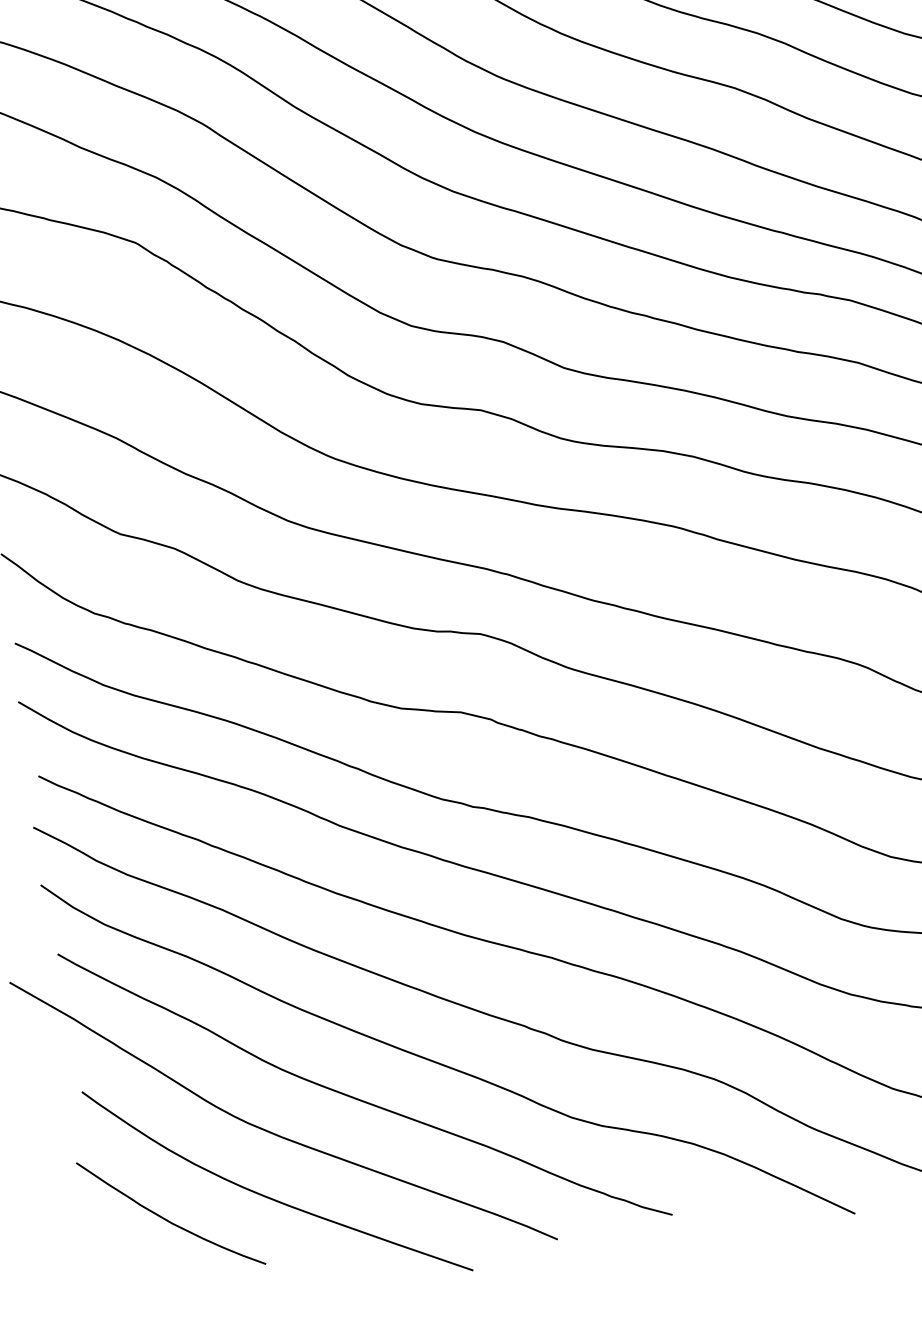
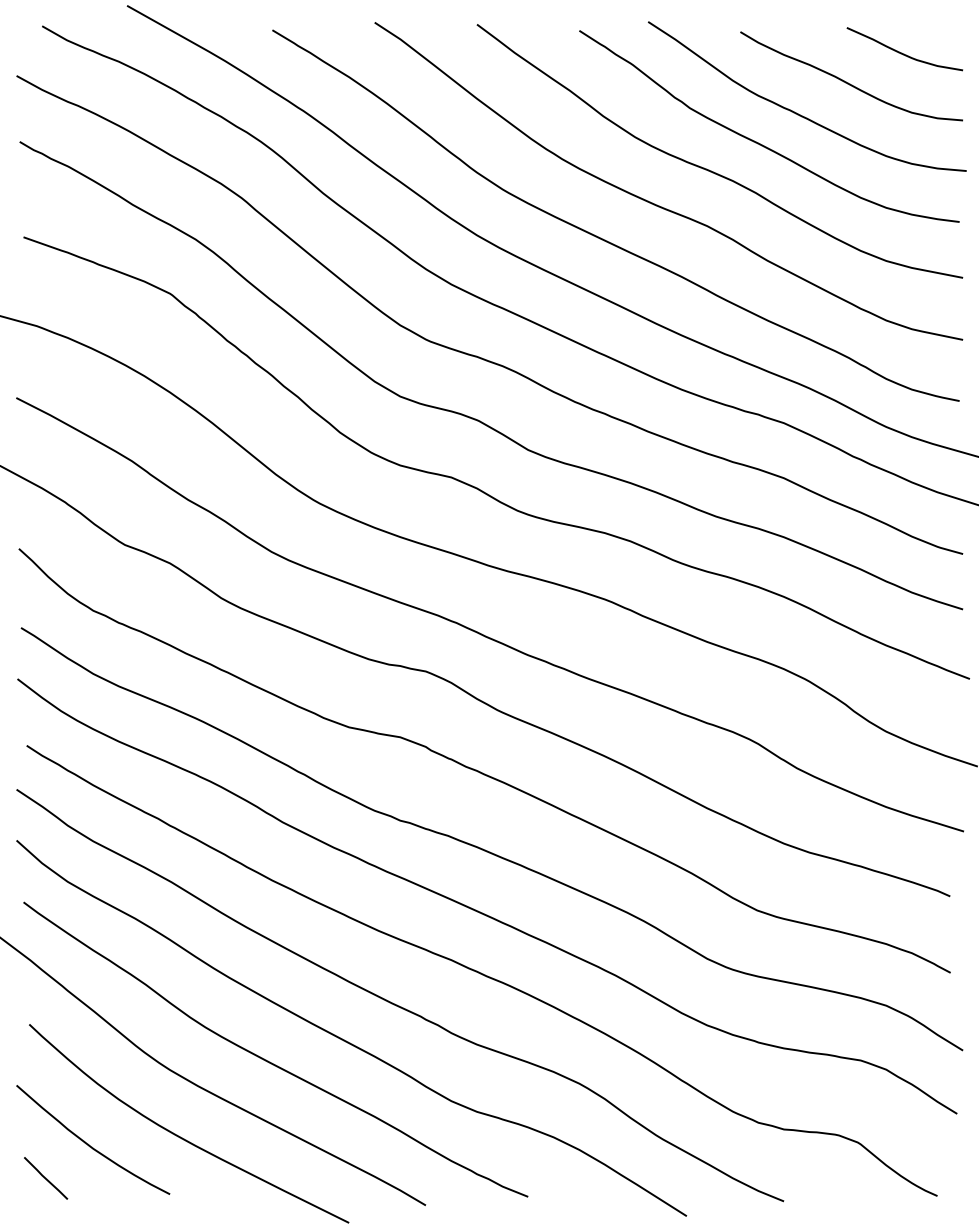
line: (123, 1264) -> (46, 1178), added

